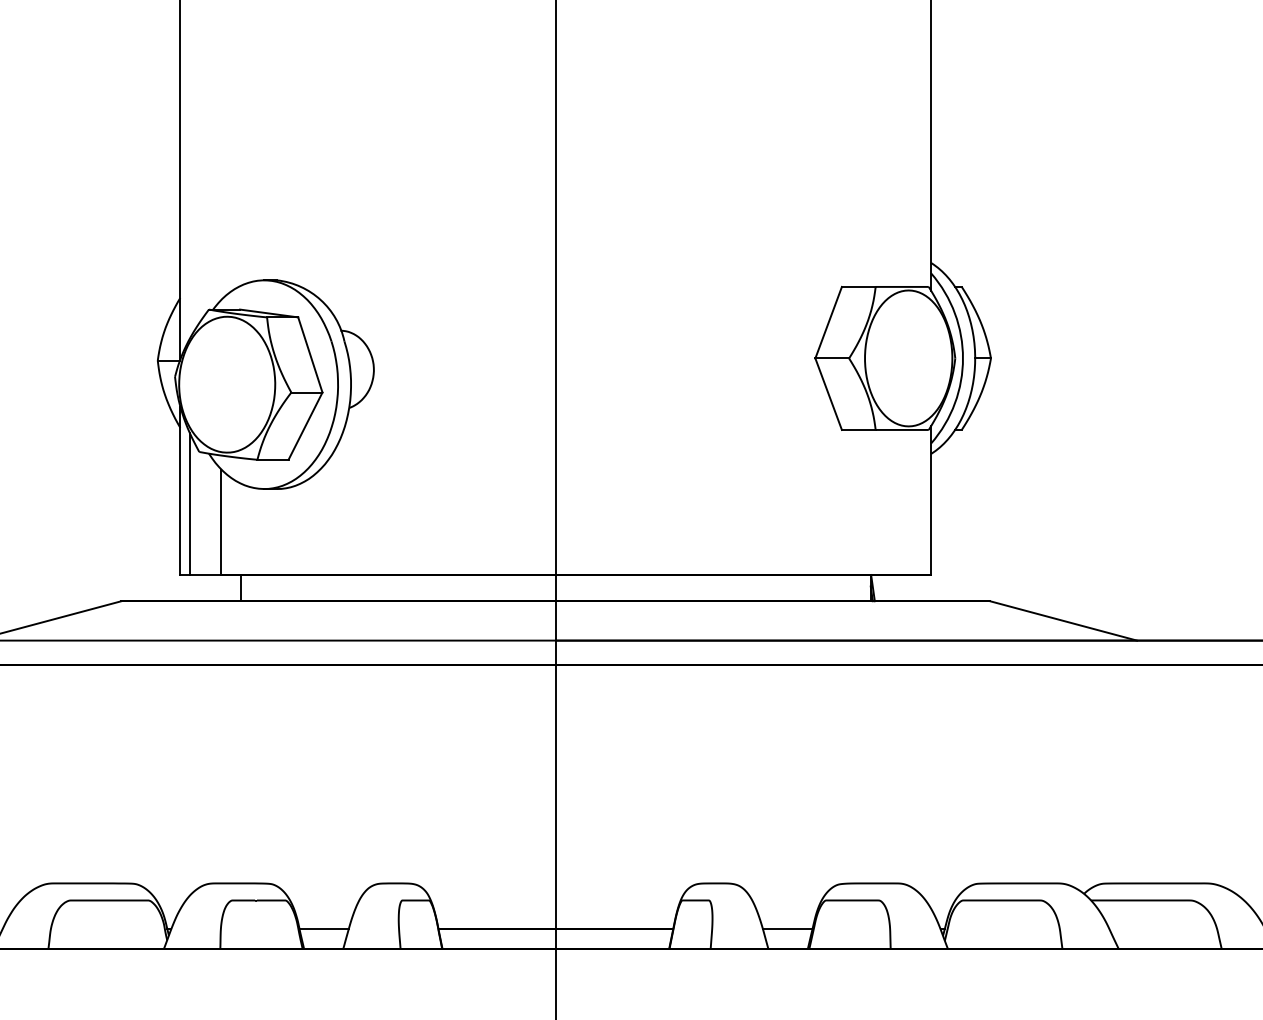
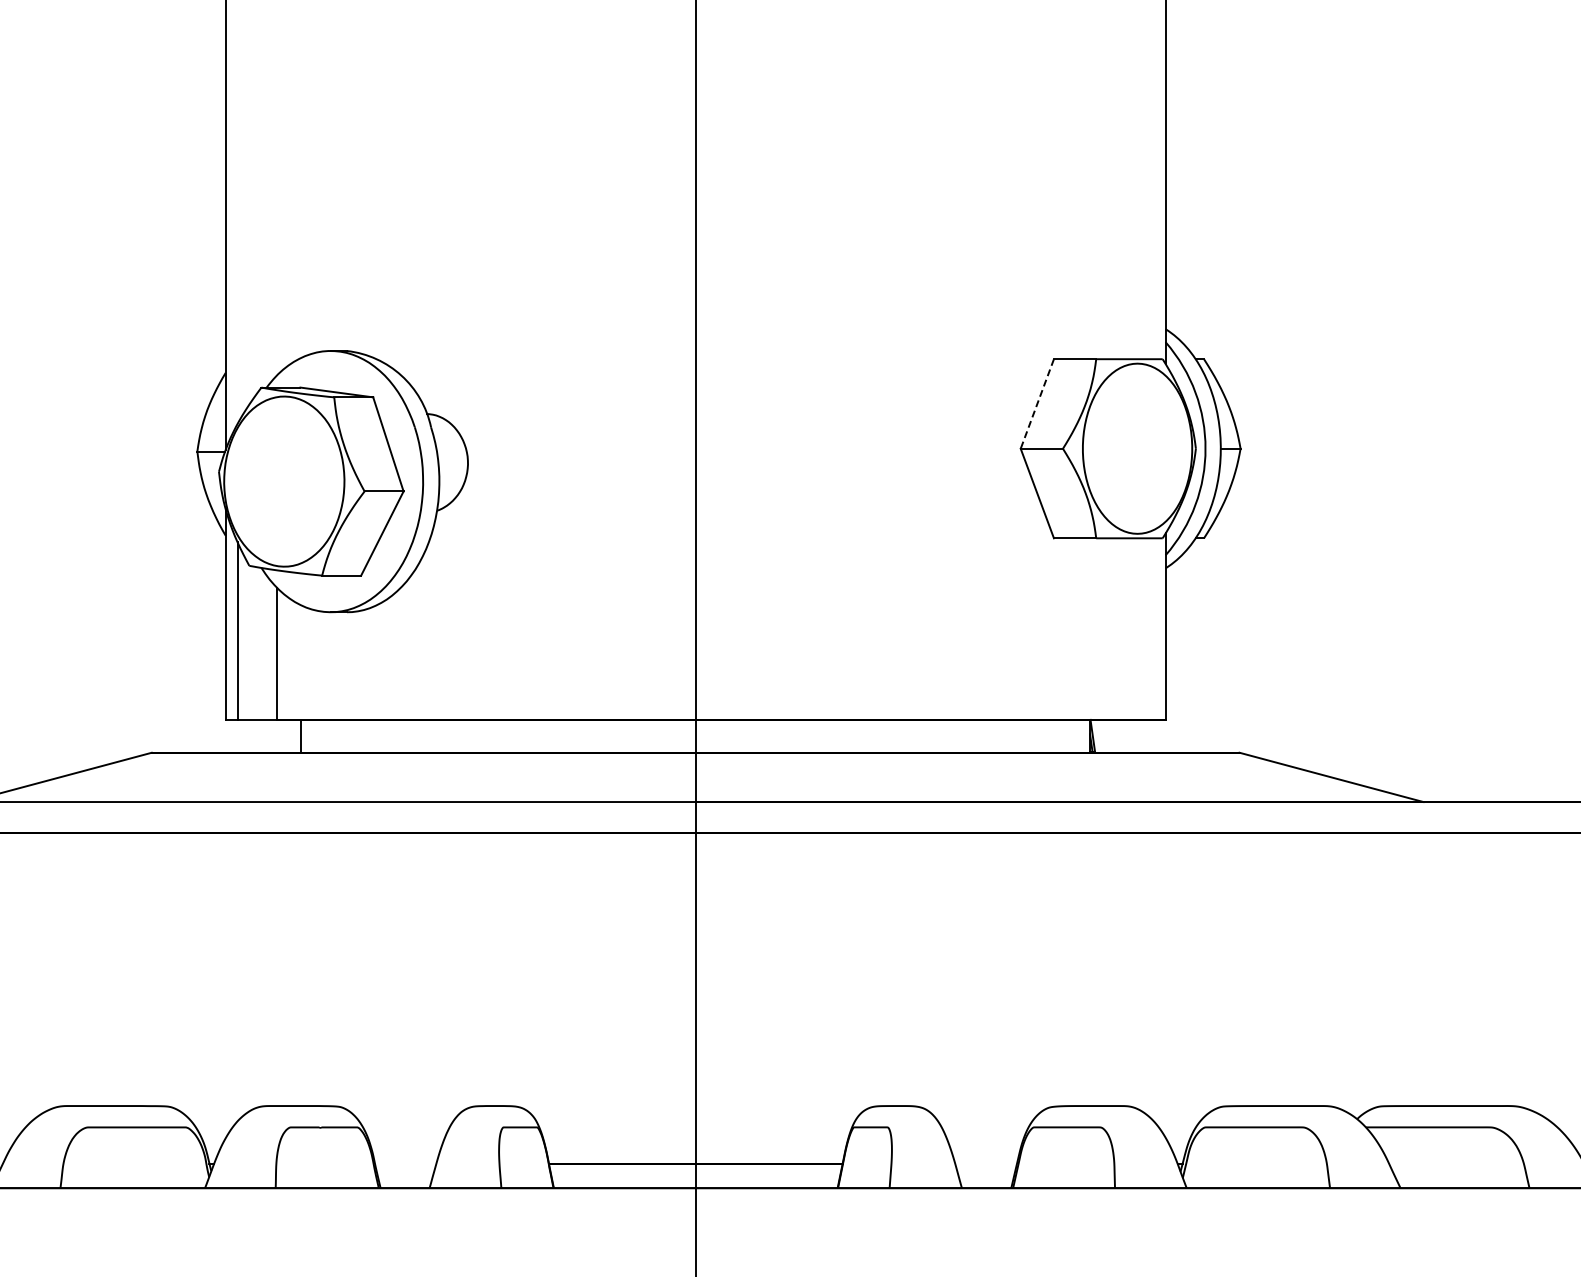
line: (828, 322) -> (1037, 403), solid -> dashed
line: (324, 929) -> (405, 1163), removed
line: (788, 929) -> (986, 1163), removed

